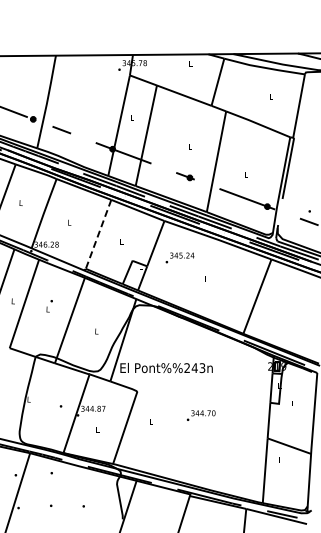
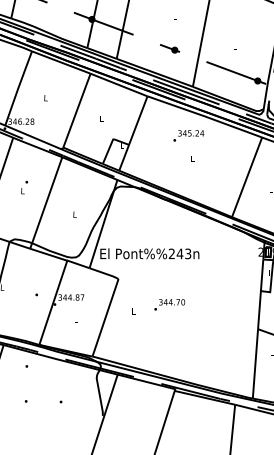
line: (98, 234) -> (76, 110), dashed -> solid
text: (179, 257) -> (188, 135), moved
text: (200, 415) -> (168, 304), moved

